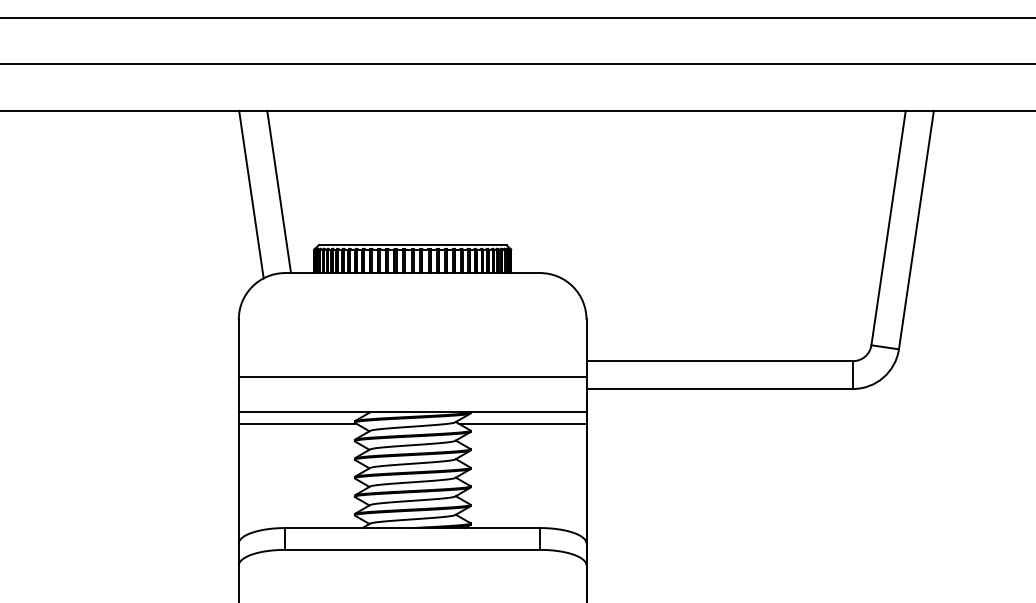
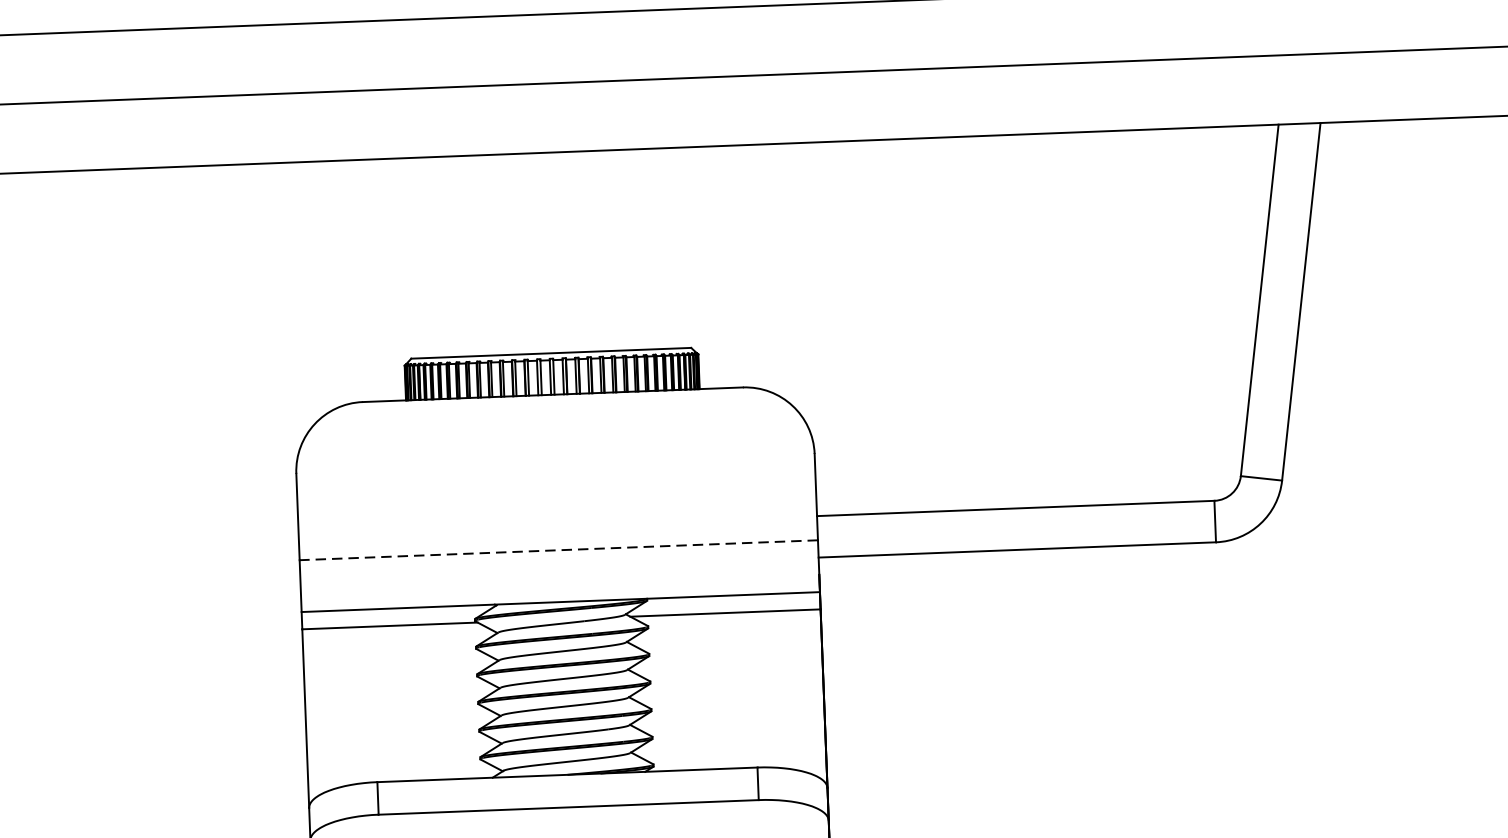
line: (279, 191) -> (349, 280), removed
line: (251, 194) -> (308, 286), removed
line: (412, 377) -> (558, 550), solid -> dashed

